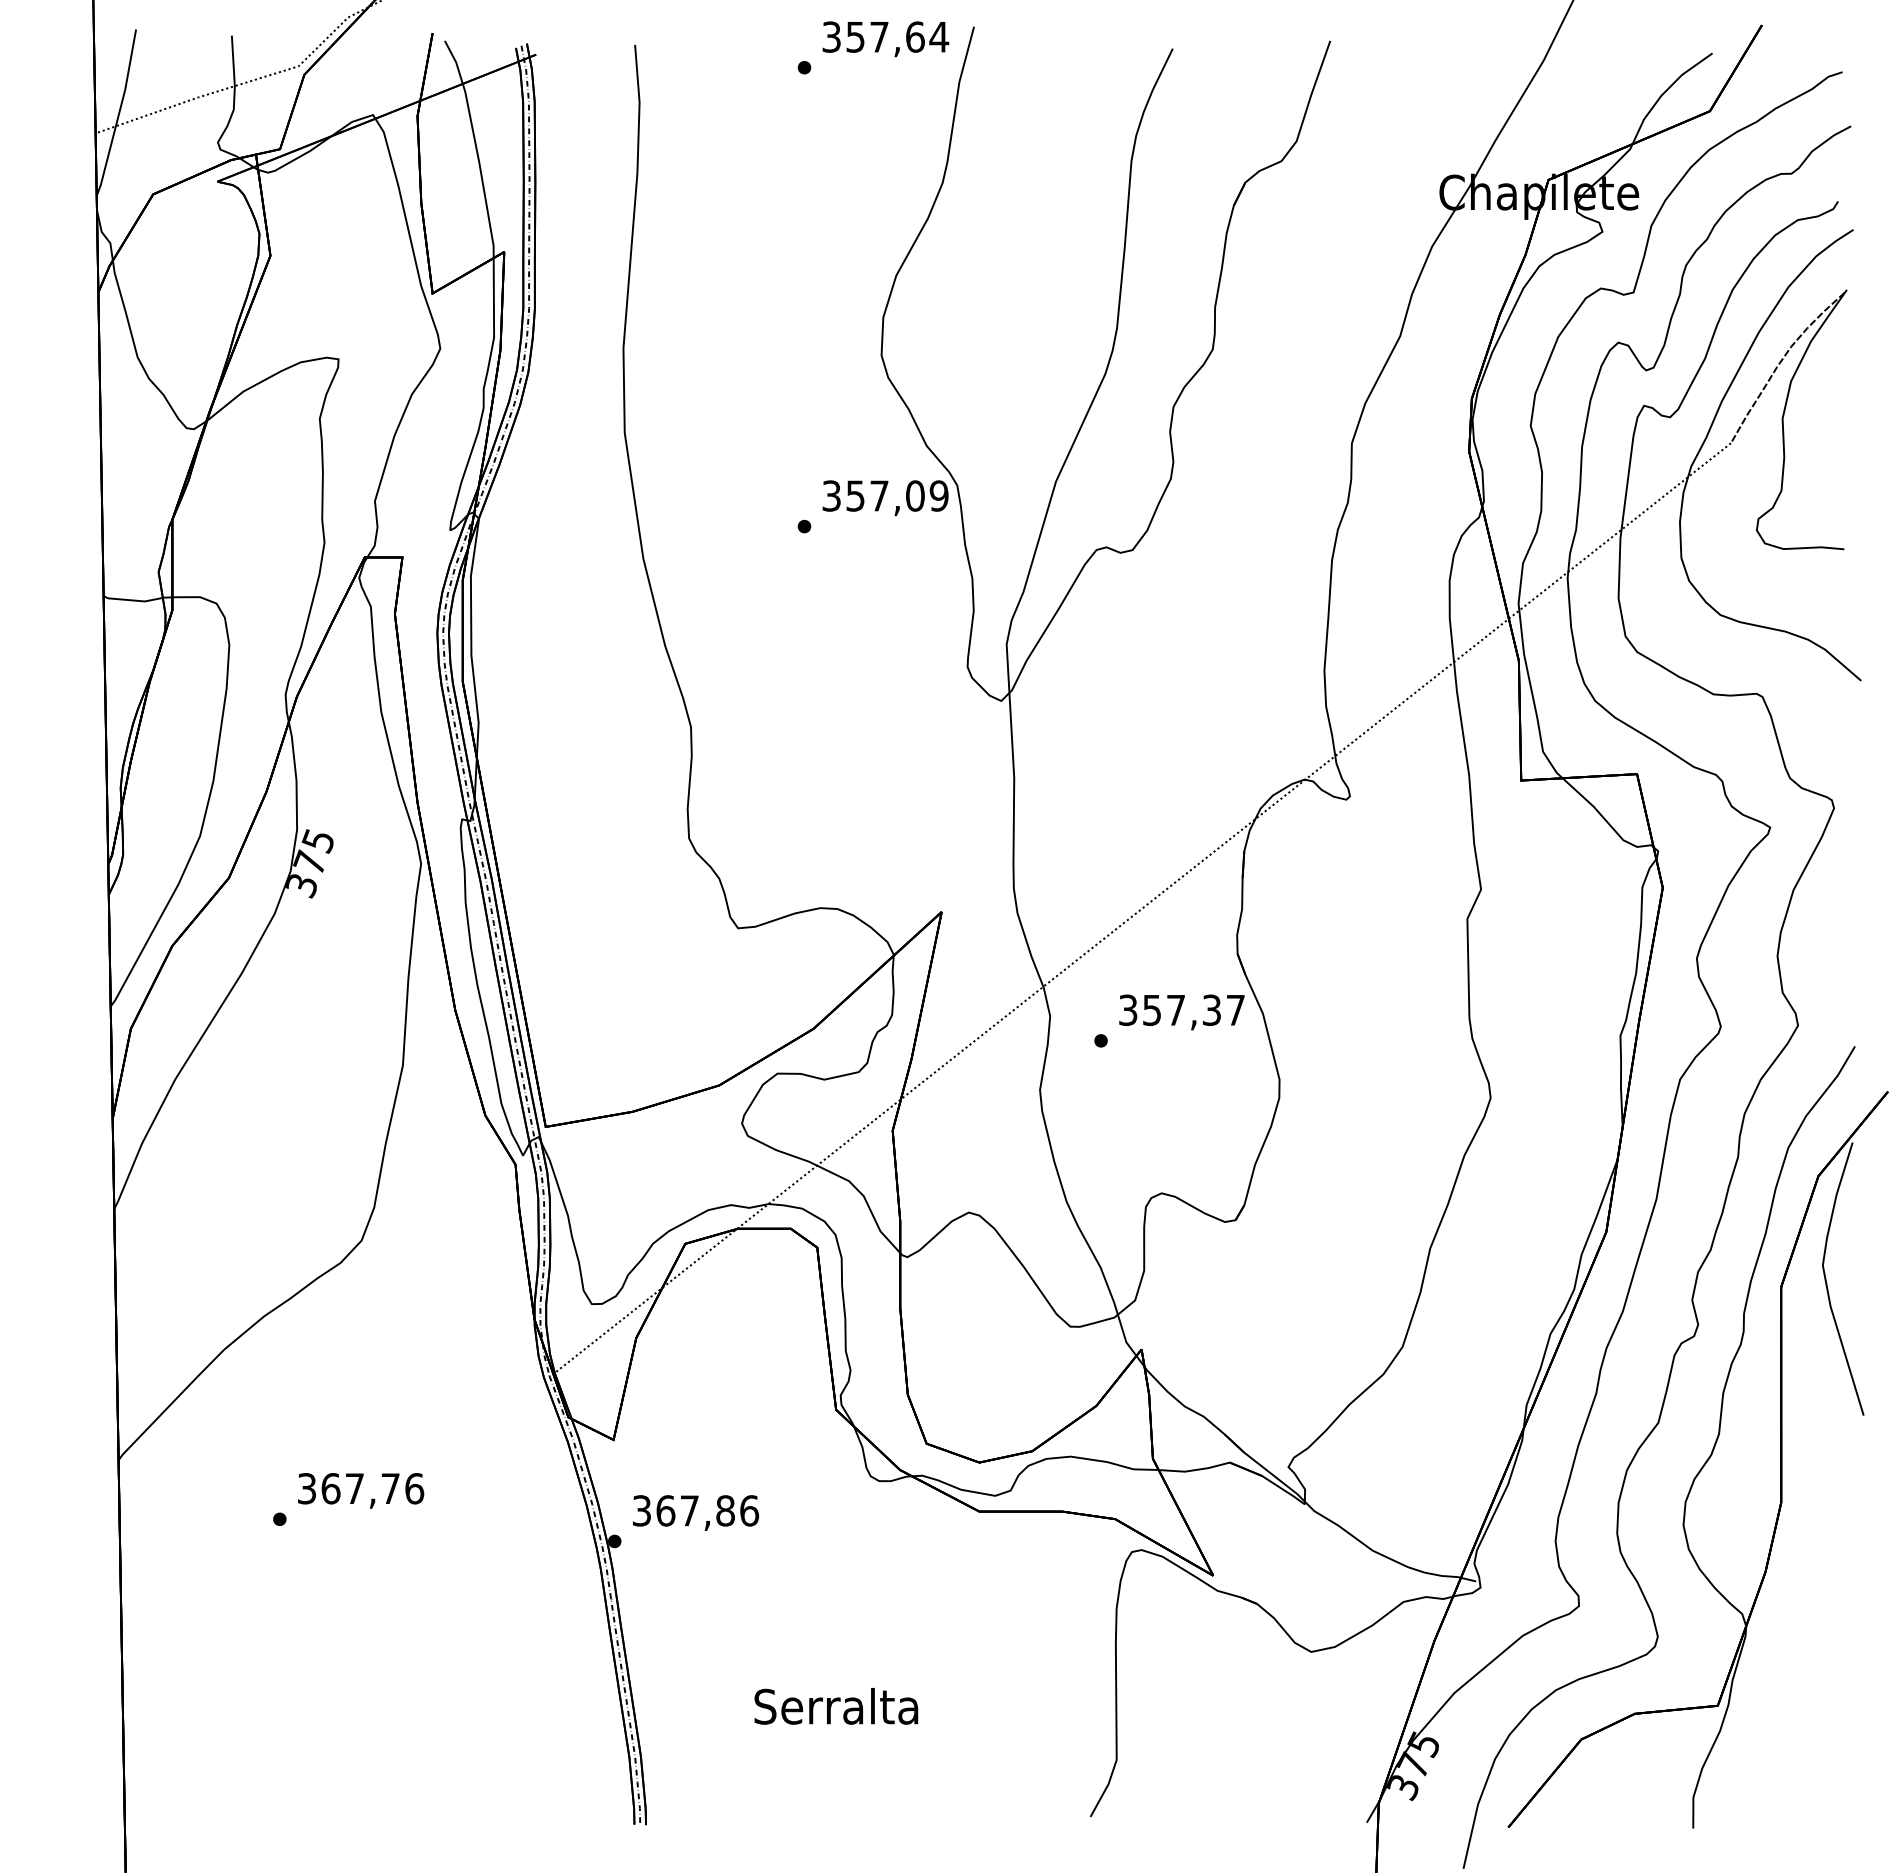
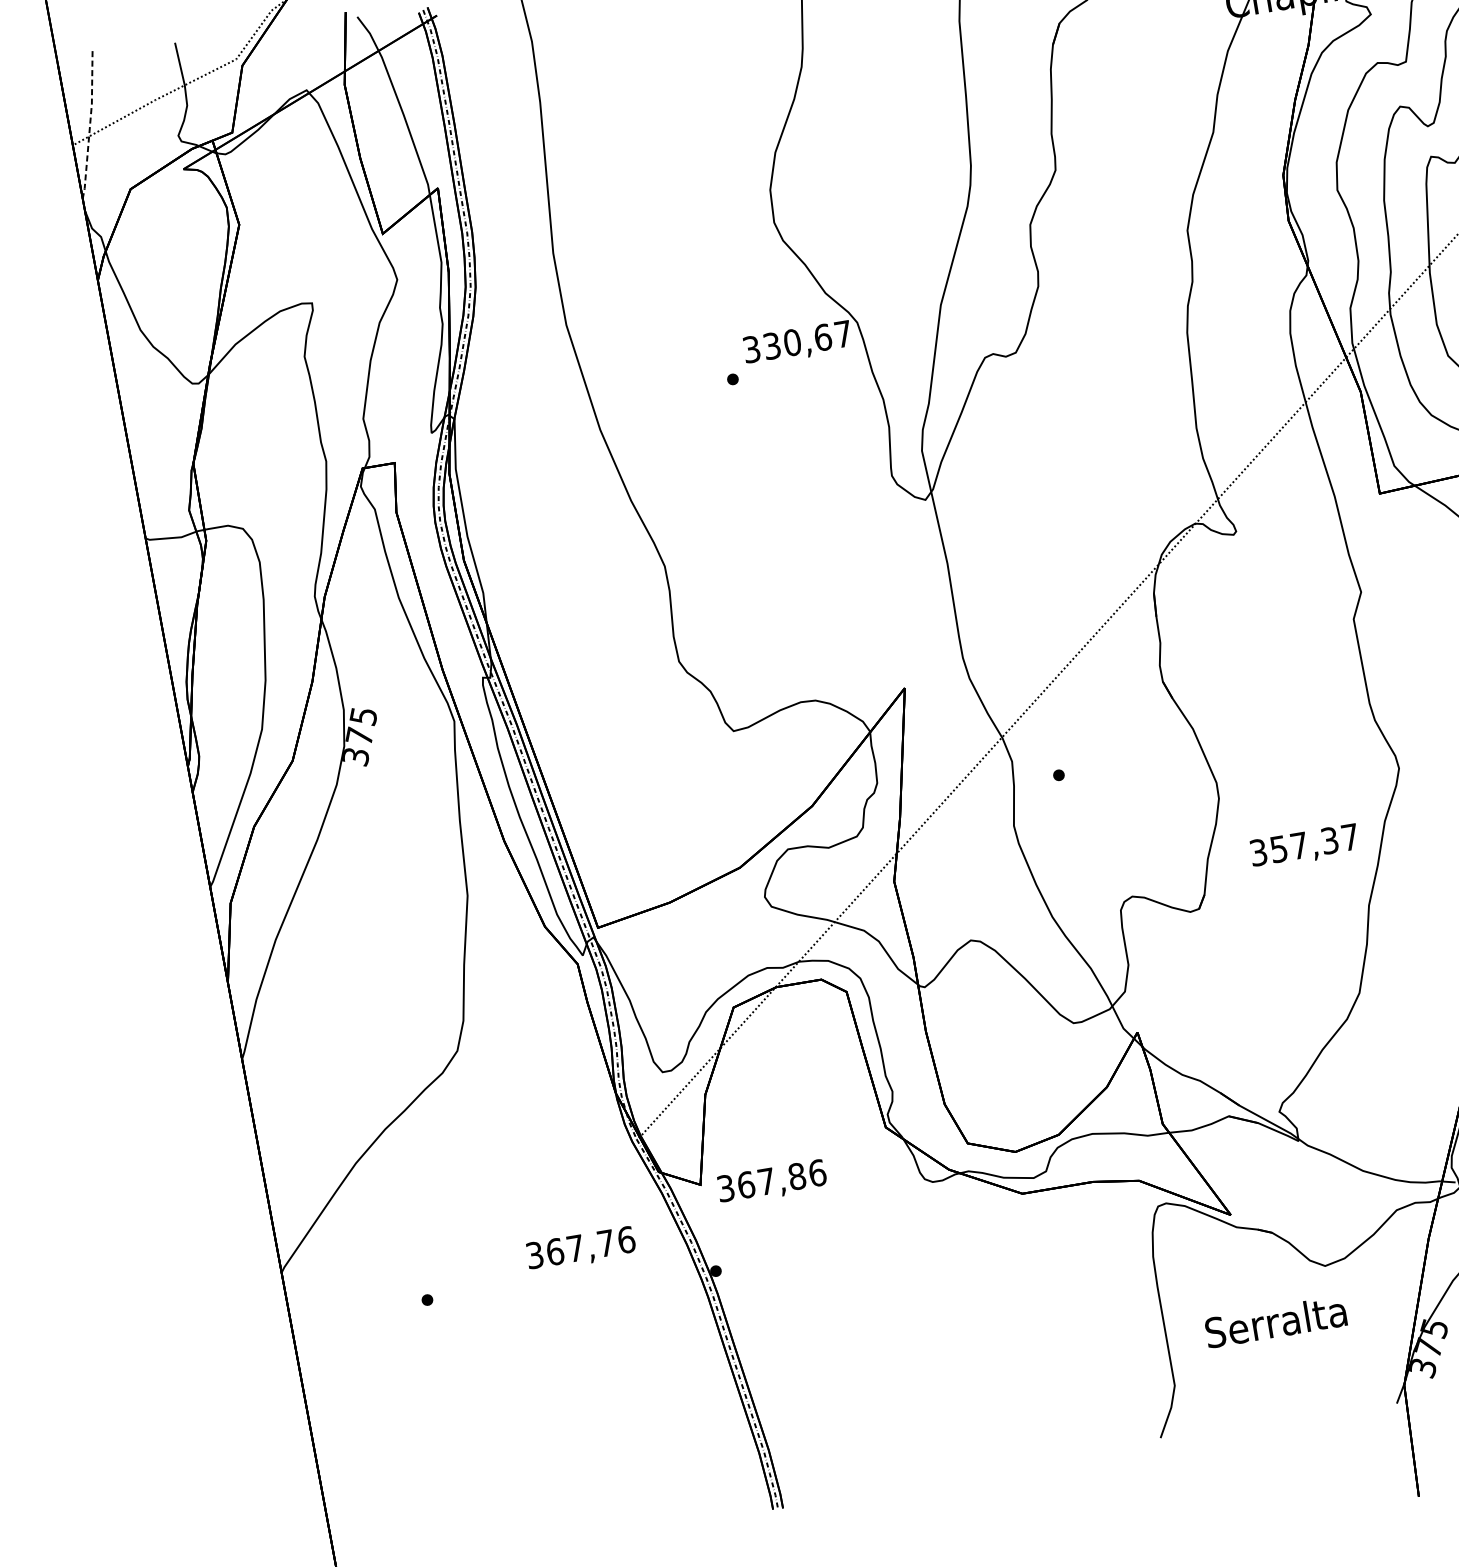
line: (119, 113) -> (90, 125), solid -> dashed
text: (897, 495) -> (807, 339), 357,09 -> 330,67
text: (1181, 1012) -> (1304, 846), moved
text: (361, 1490) -> (581, 1249), moved
text: (696, 1512) -> (772, 1182), moved
text: (836, 1706) -> (1276, 1322), moved

